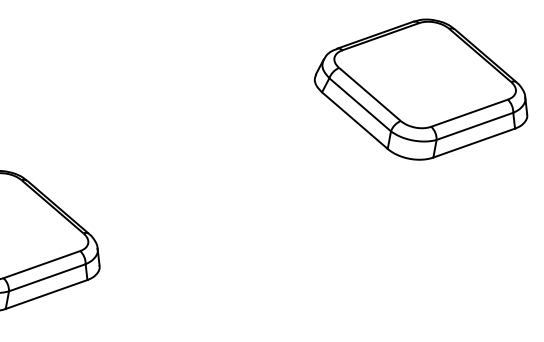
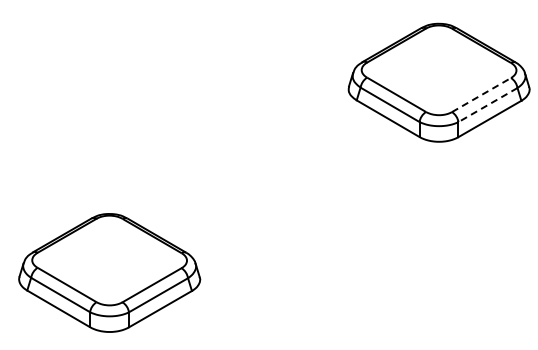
line: (469, 112) -> (481, 94), solid -> dashed
line: (474, 126) -> (487, 105), solid -> dashed

